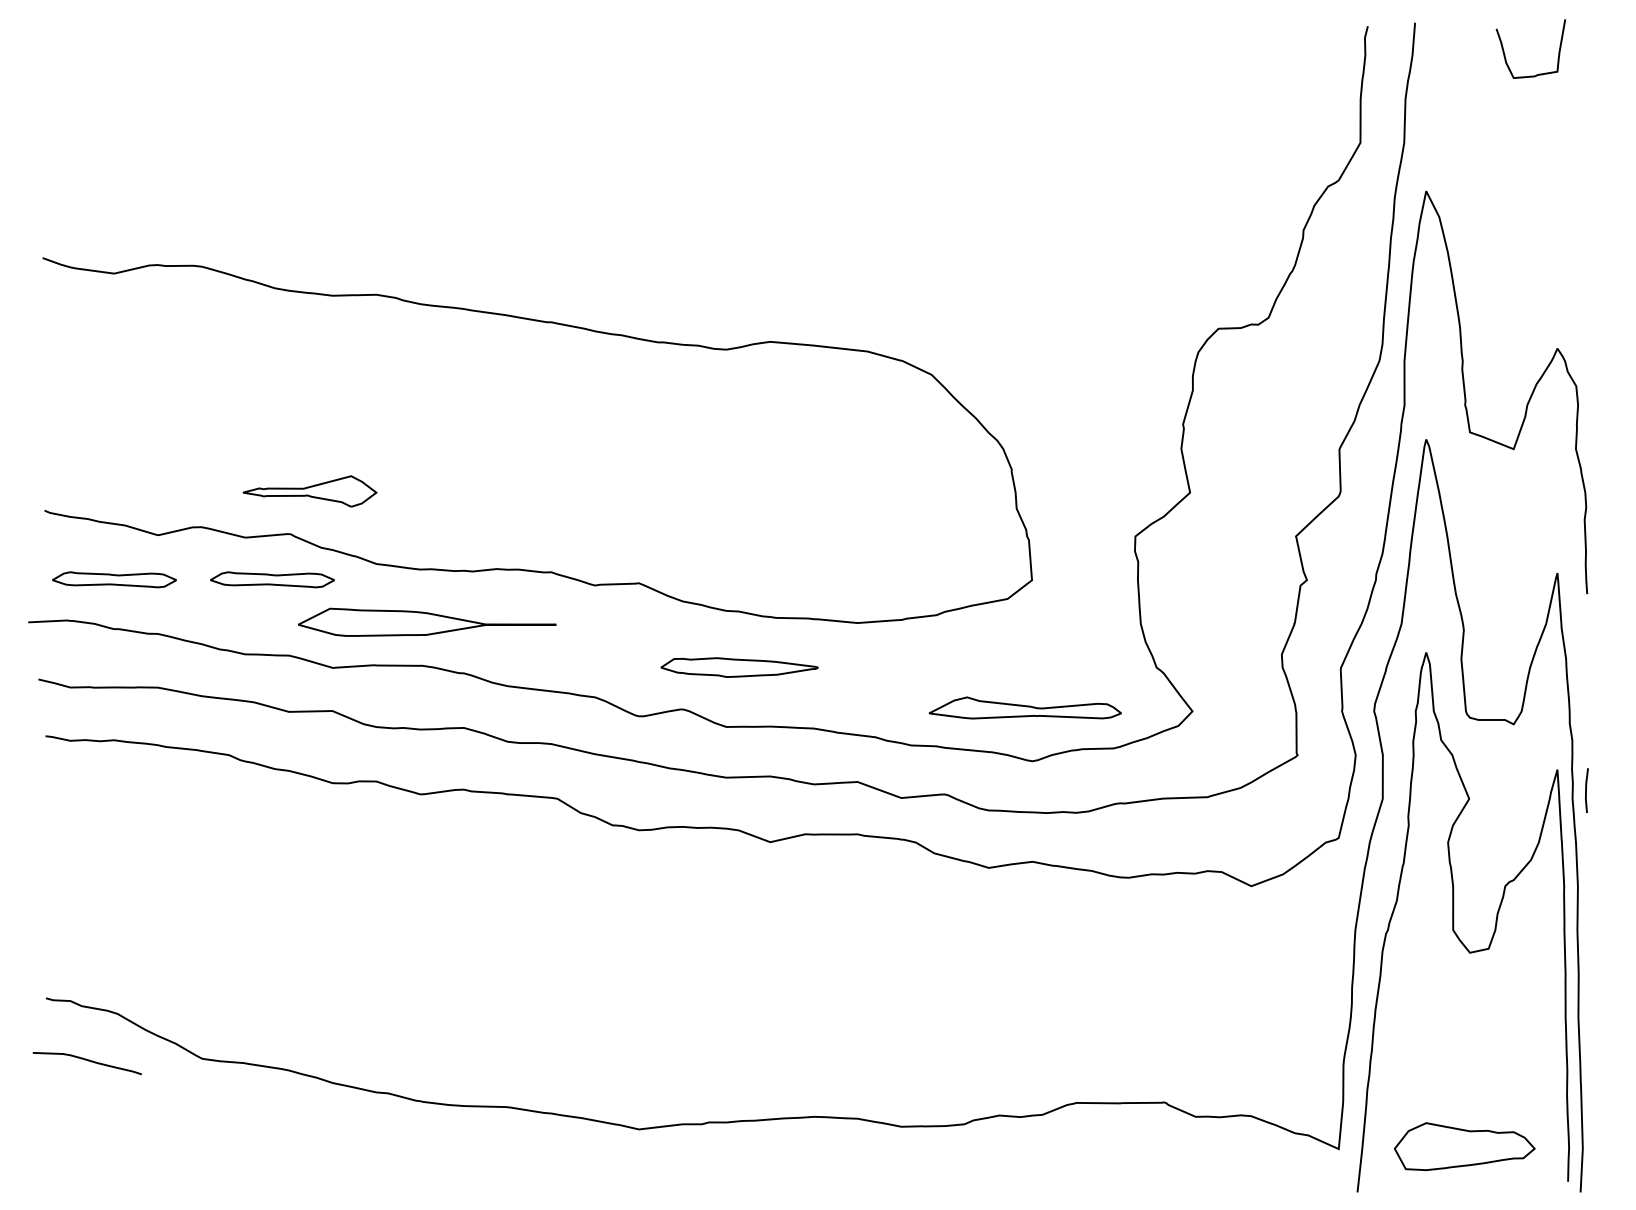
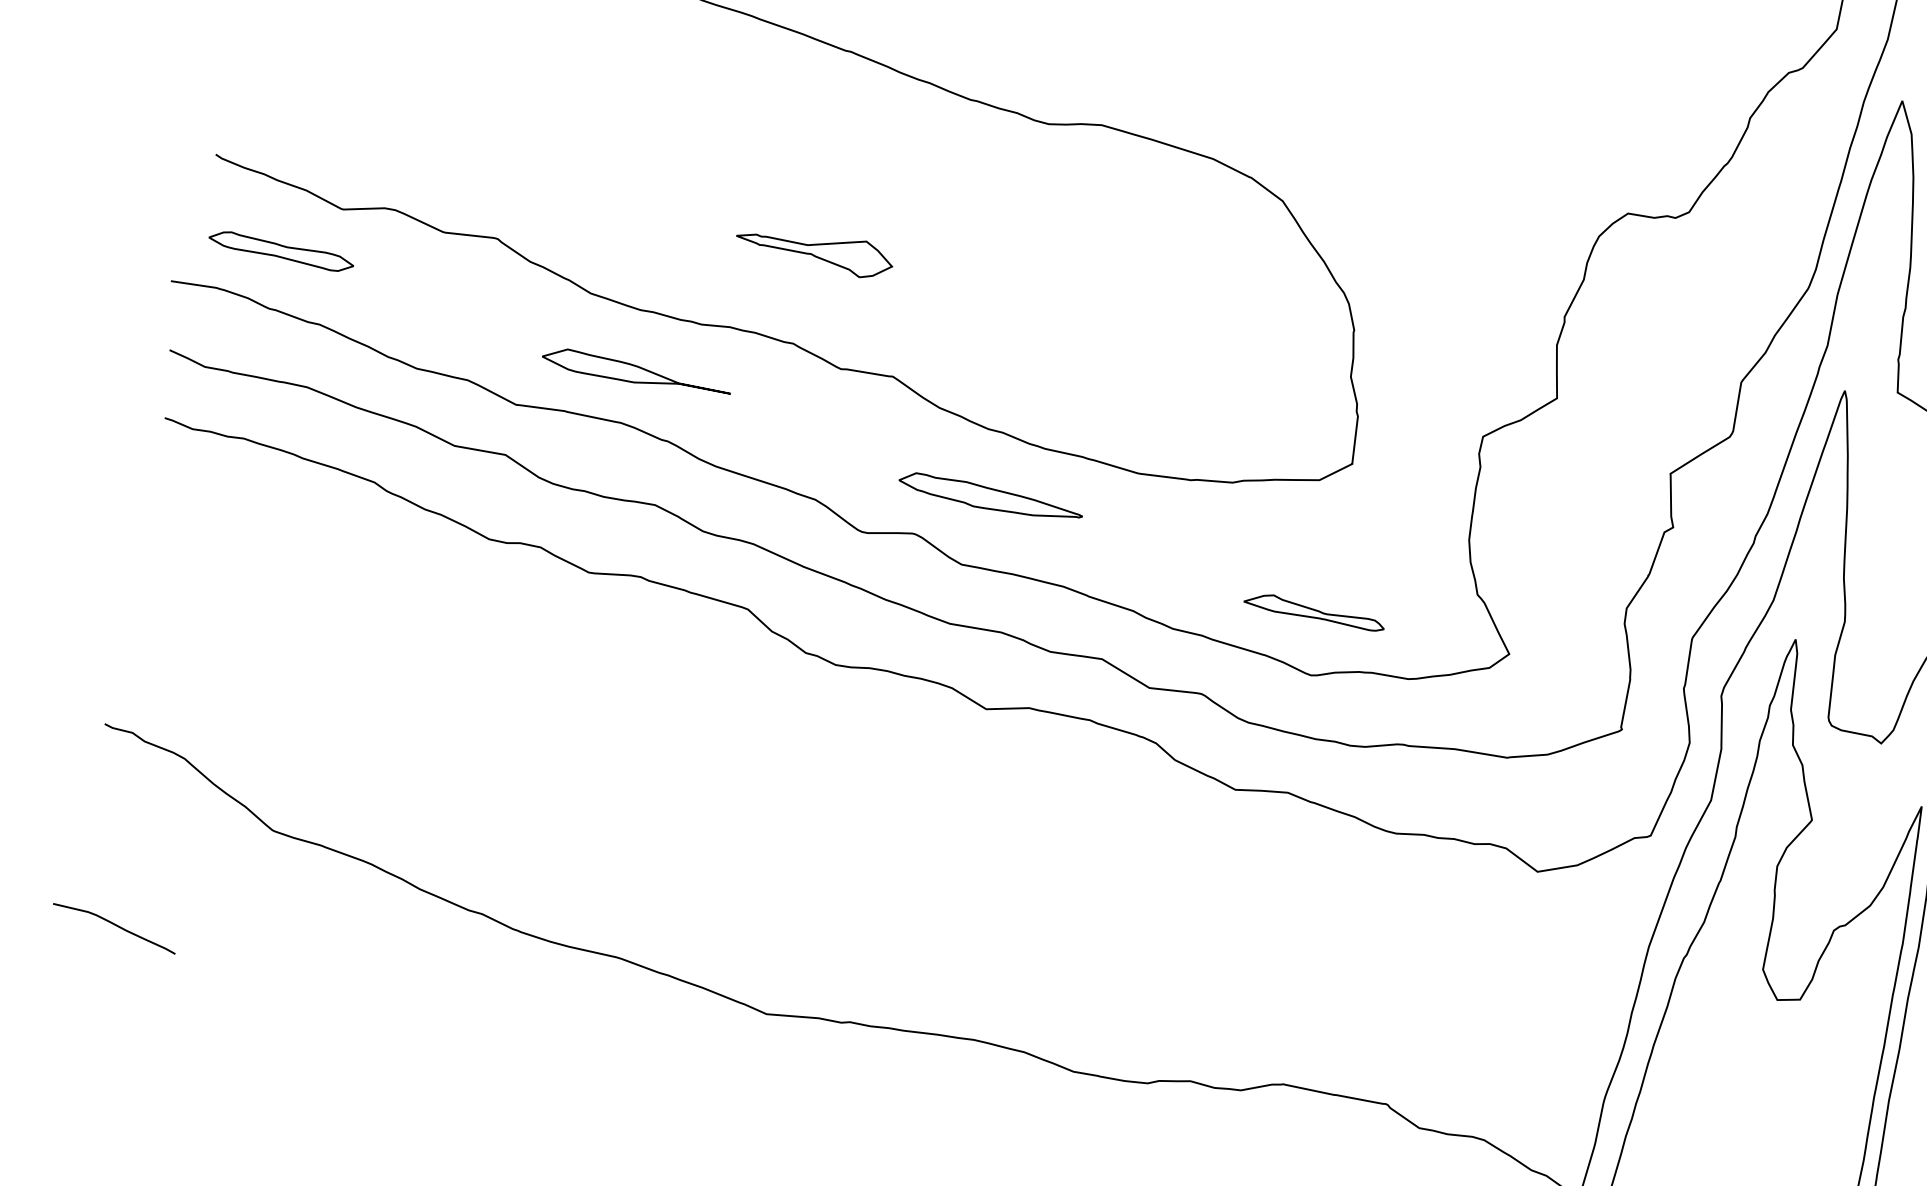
part: (309, 491) -> (814, 249), moved
part: (272, 579) -> (465, 287), removed
part: (427, 622) -> (636, 373), size x0.62
part: (1024, 707) -> (1314, 610), size x0.62
curve: (88, 1061) -> (116, 926), moved

